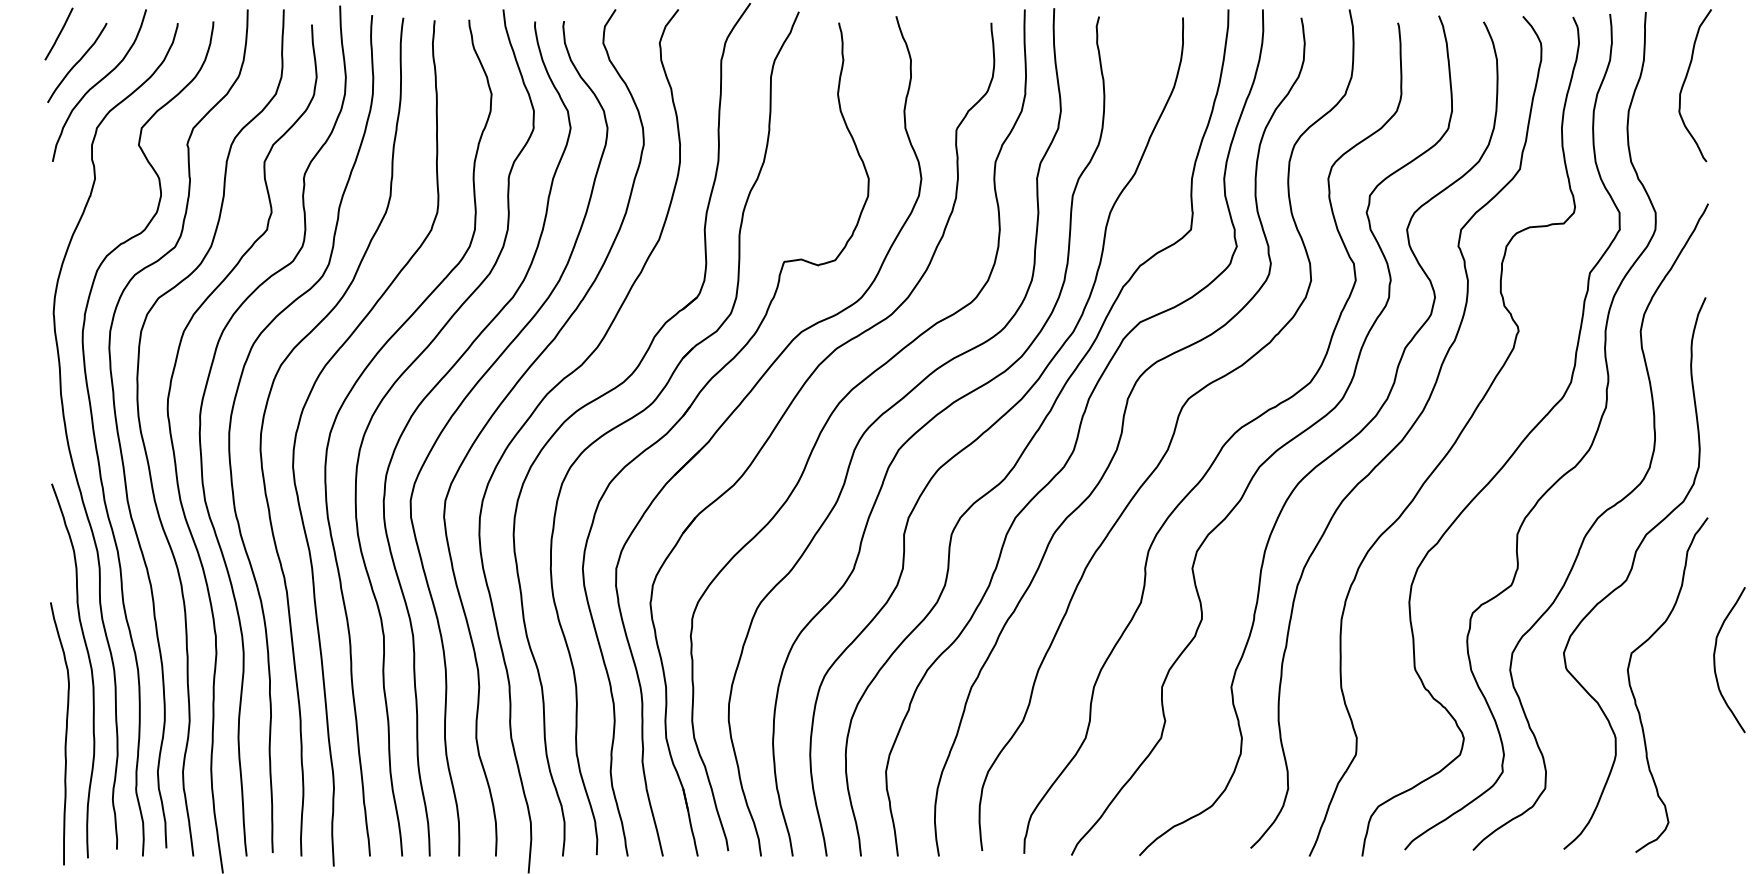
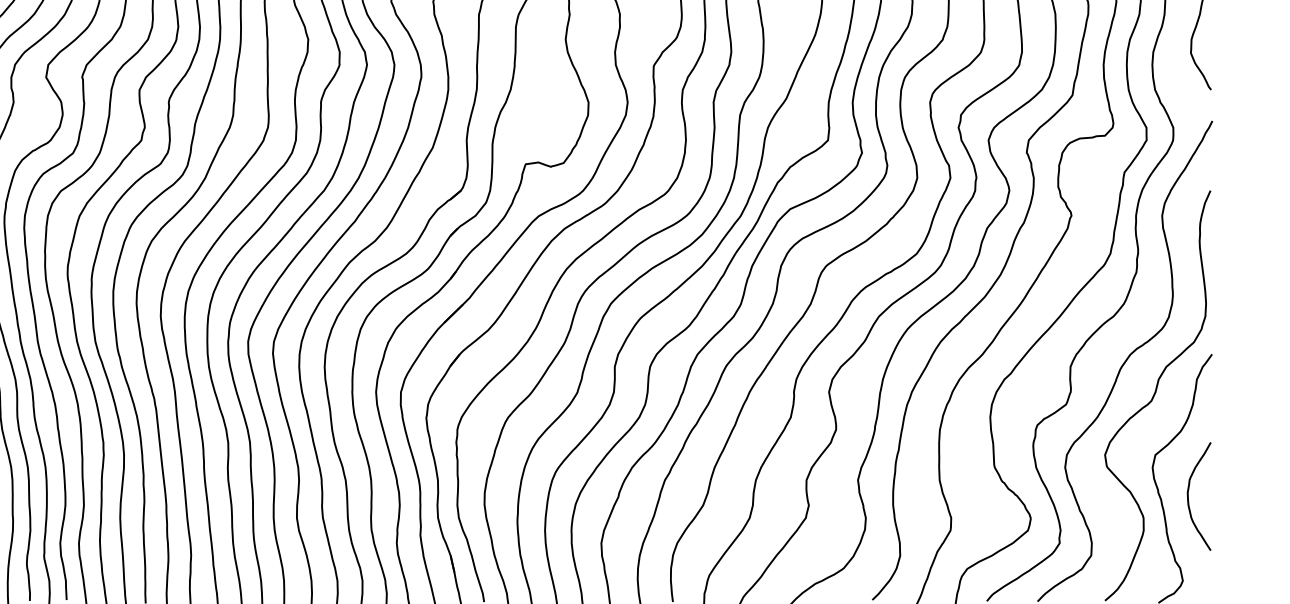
curve: (1715, 660) -> (1188, 496), moved

